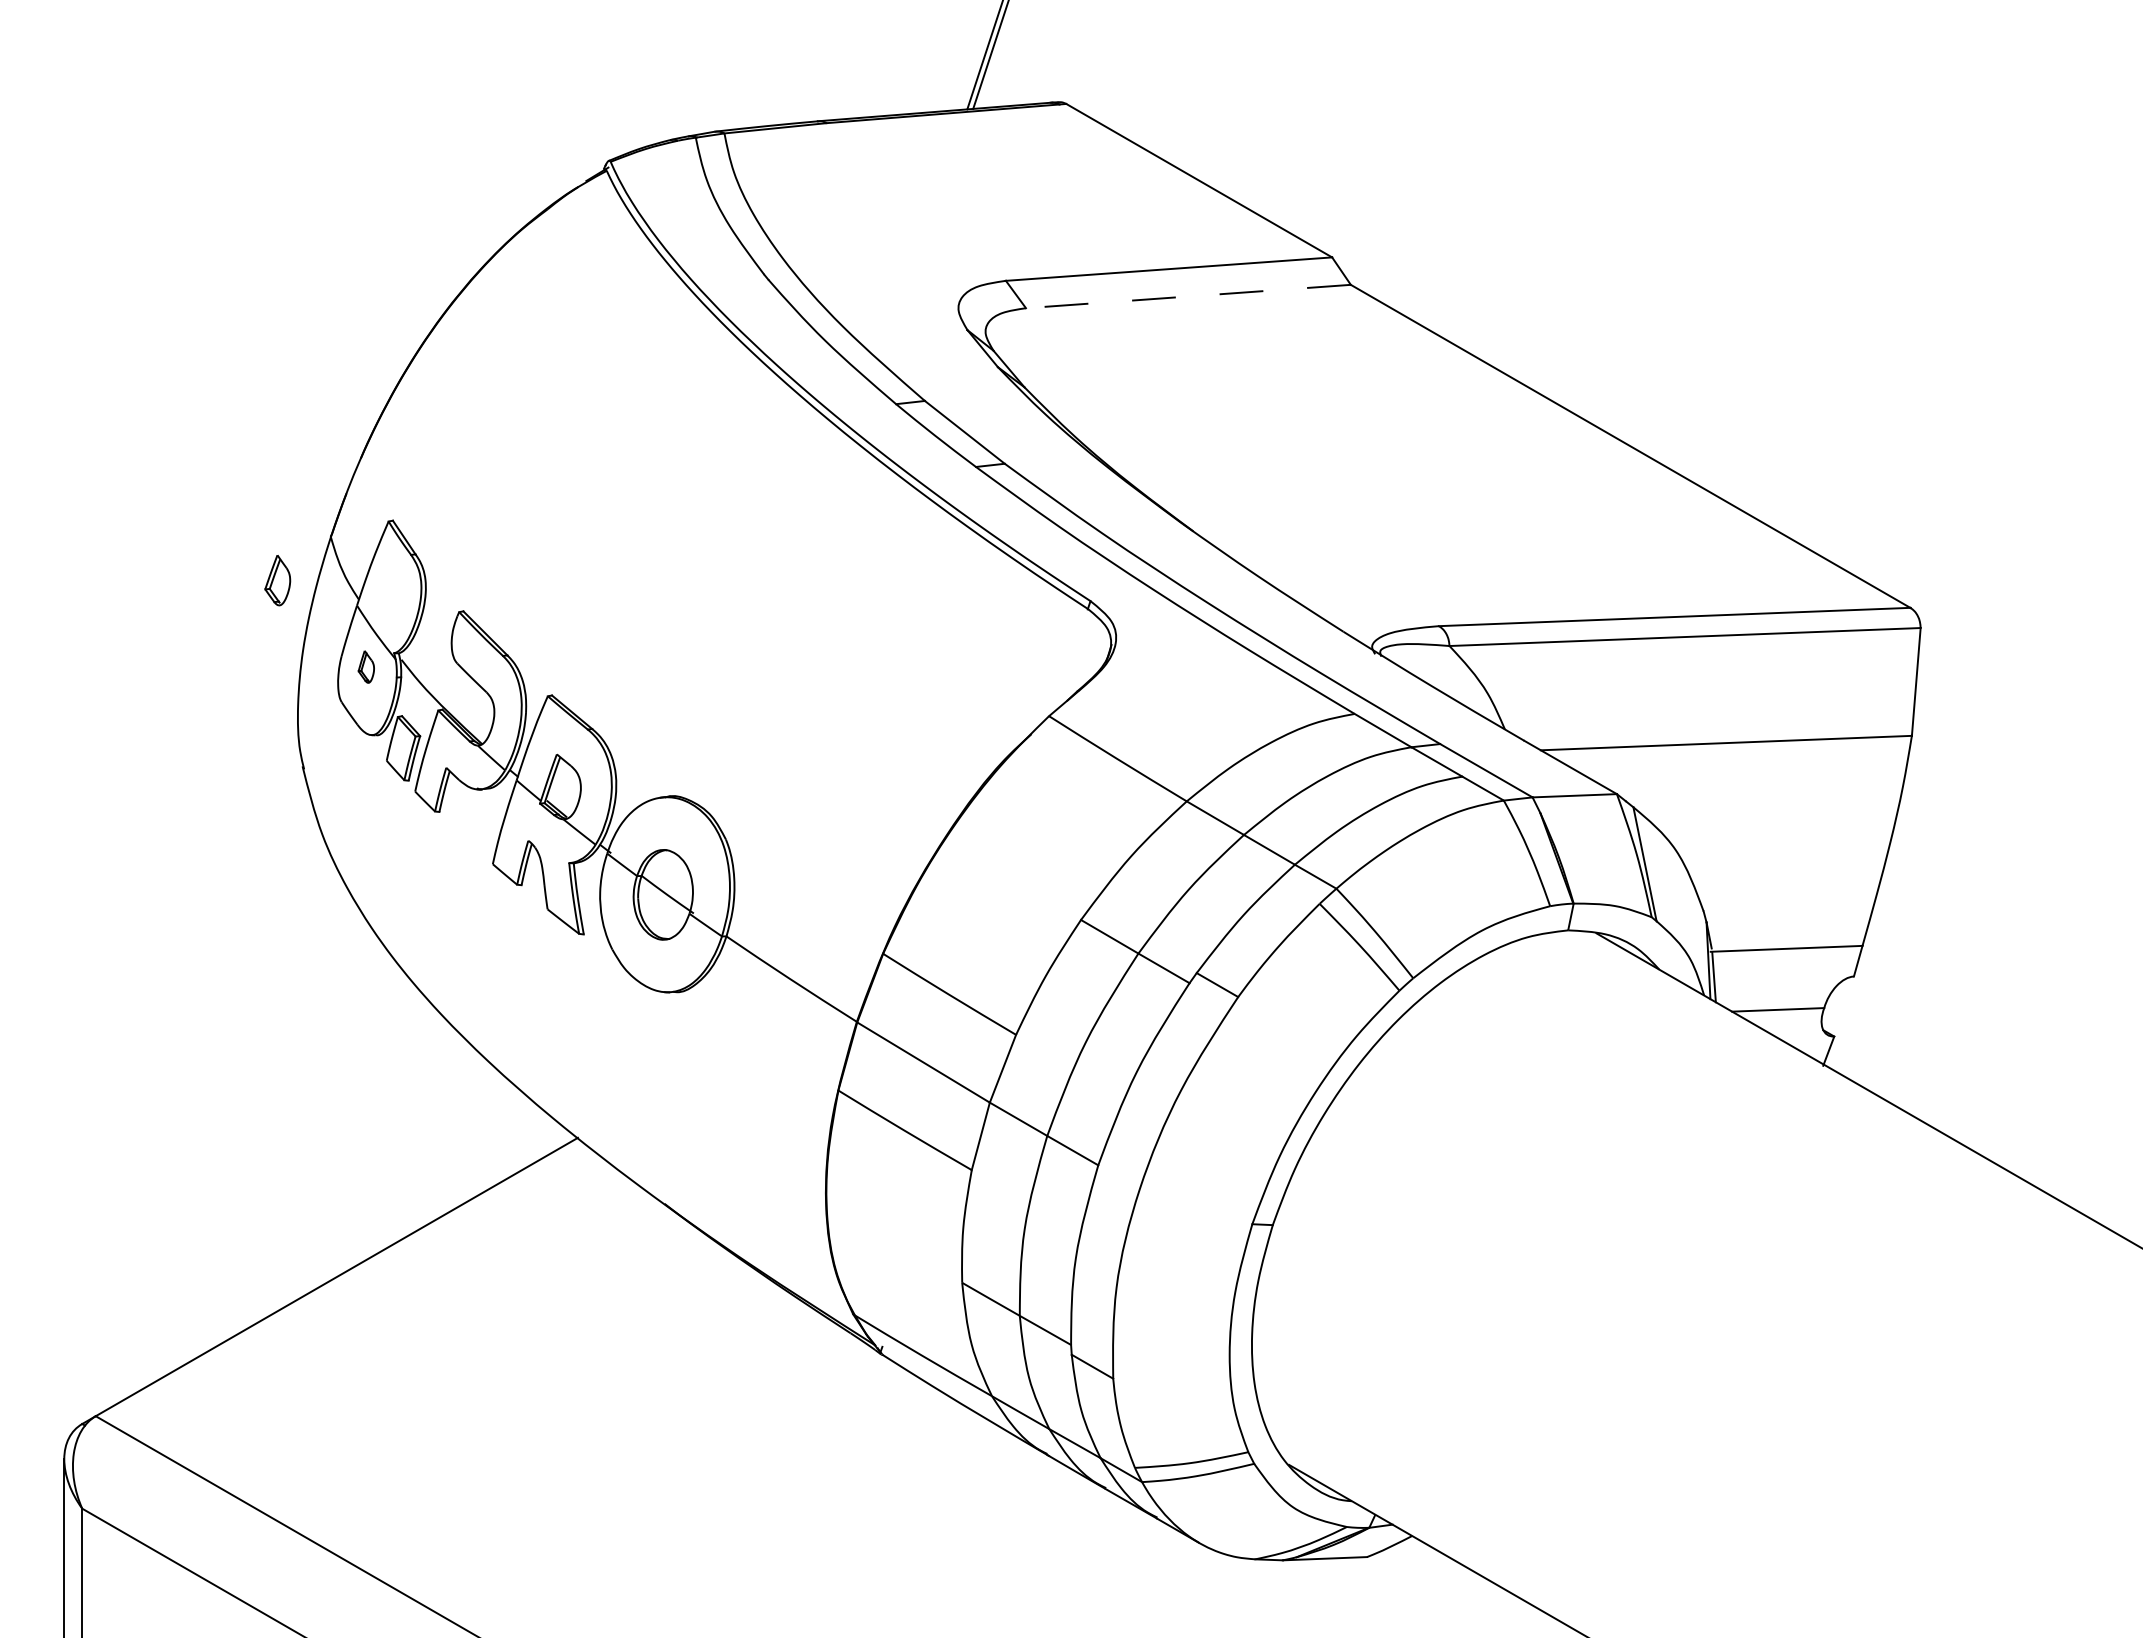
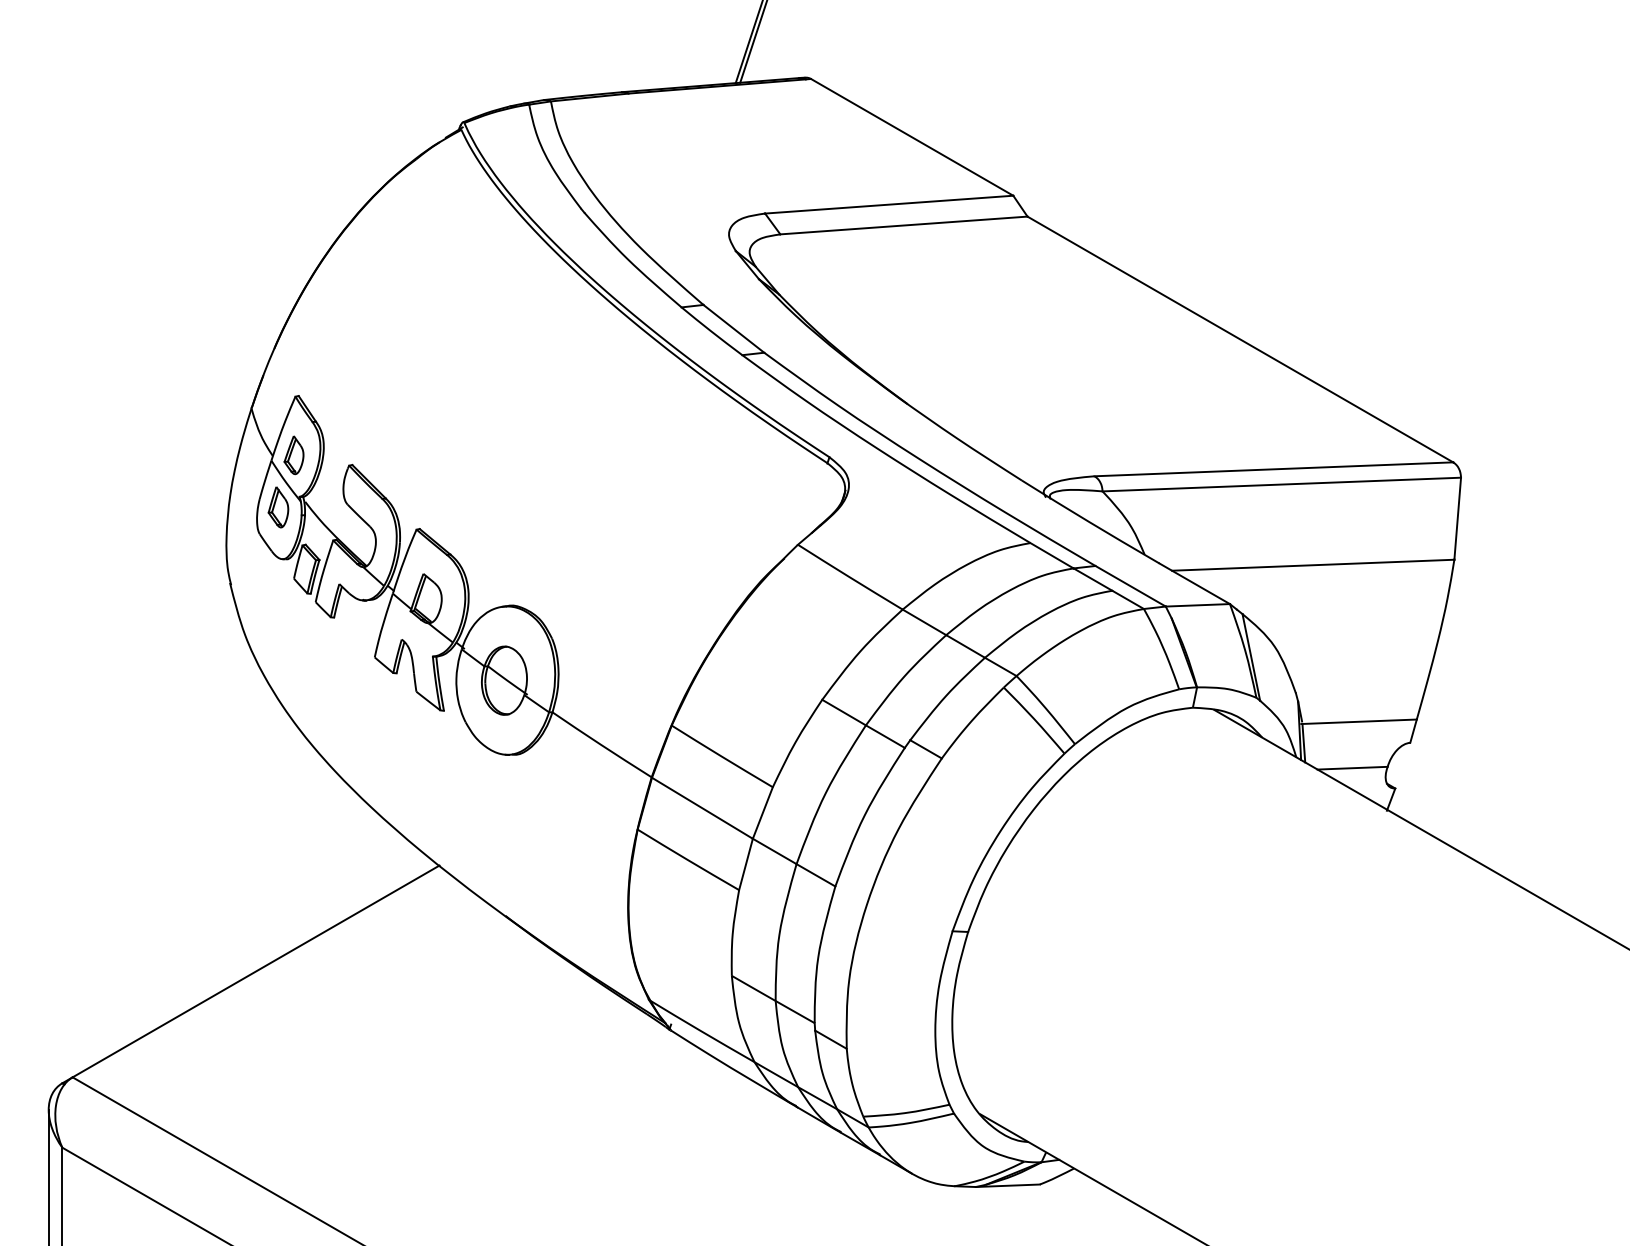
line: (1188, 296) -> (904, 225), dashed -> solid
part: (277, 580) -> (293, 455), moved
part: (366, 666) -> (278, 506), size x1.67

